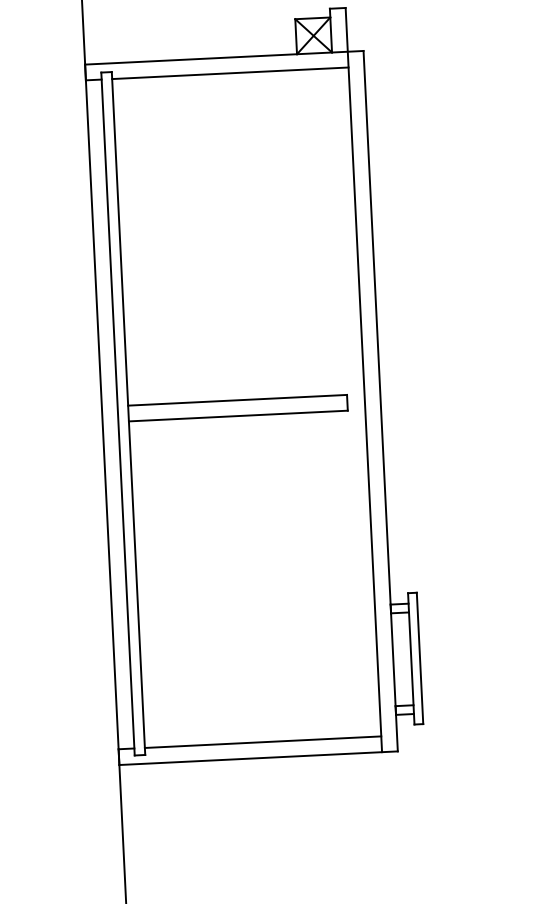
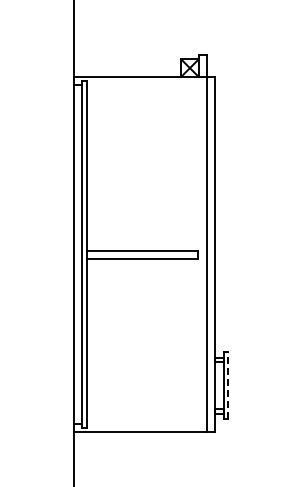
line: (229, 74) -> (146, 85), removed
line: (420, 658) -> (228, 385), solid -> dashed
line: (262, 742) -> (146, 424), removed

